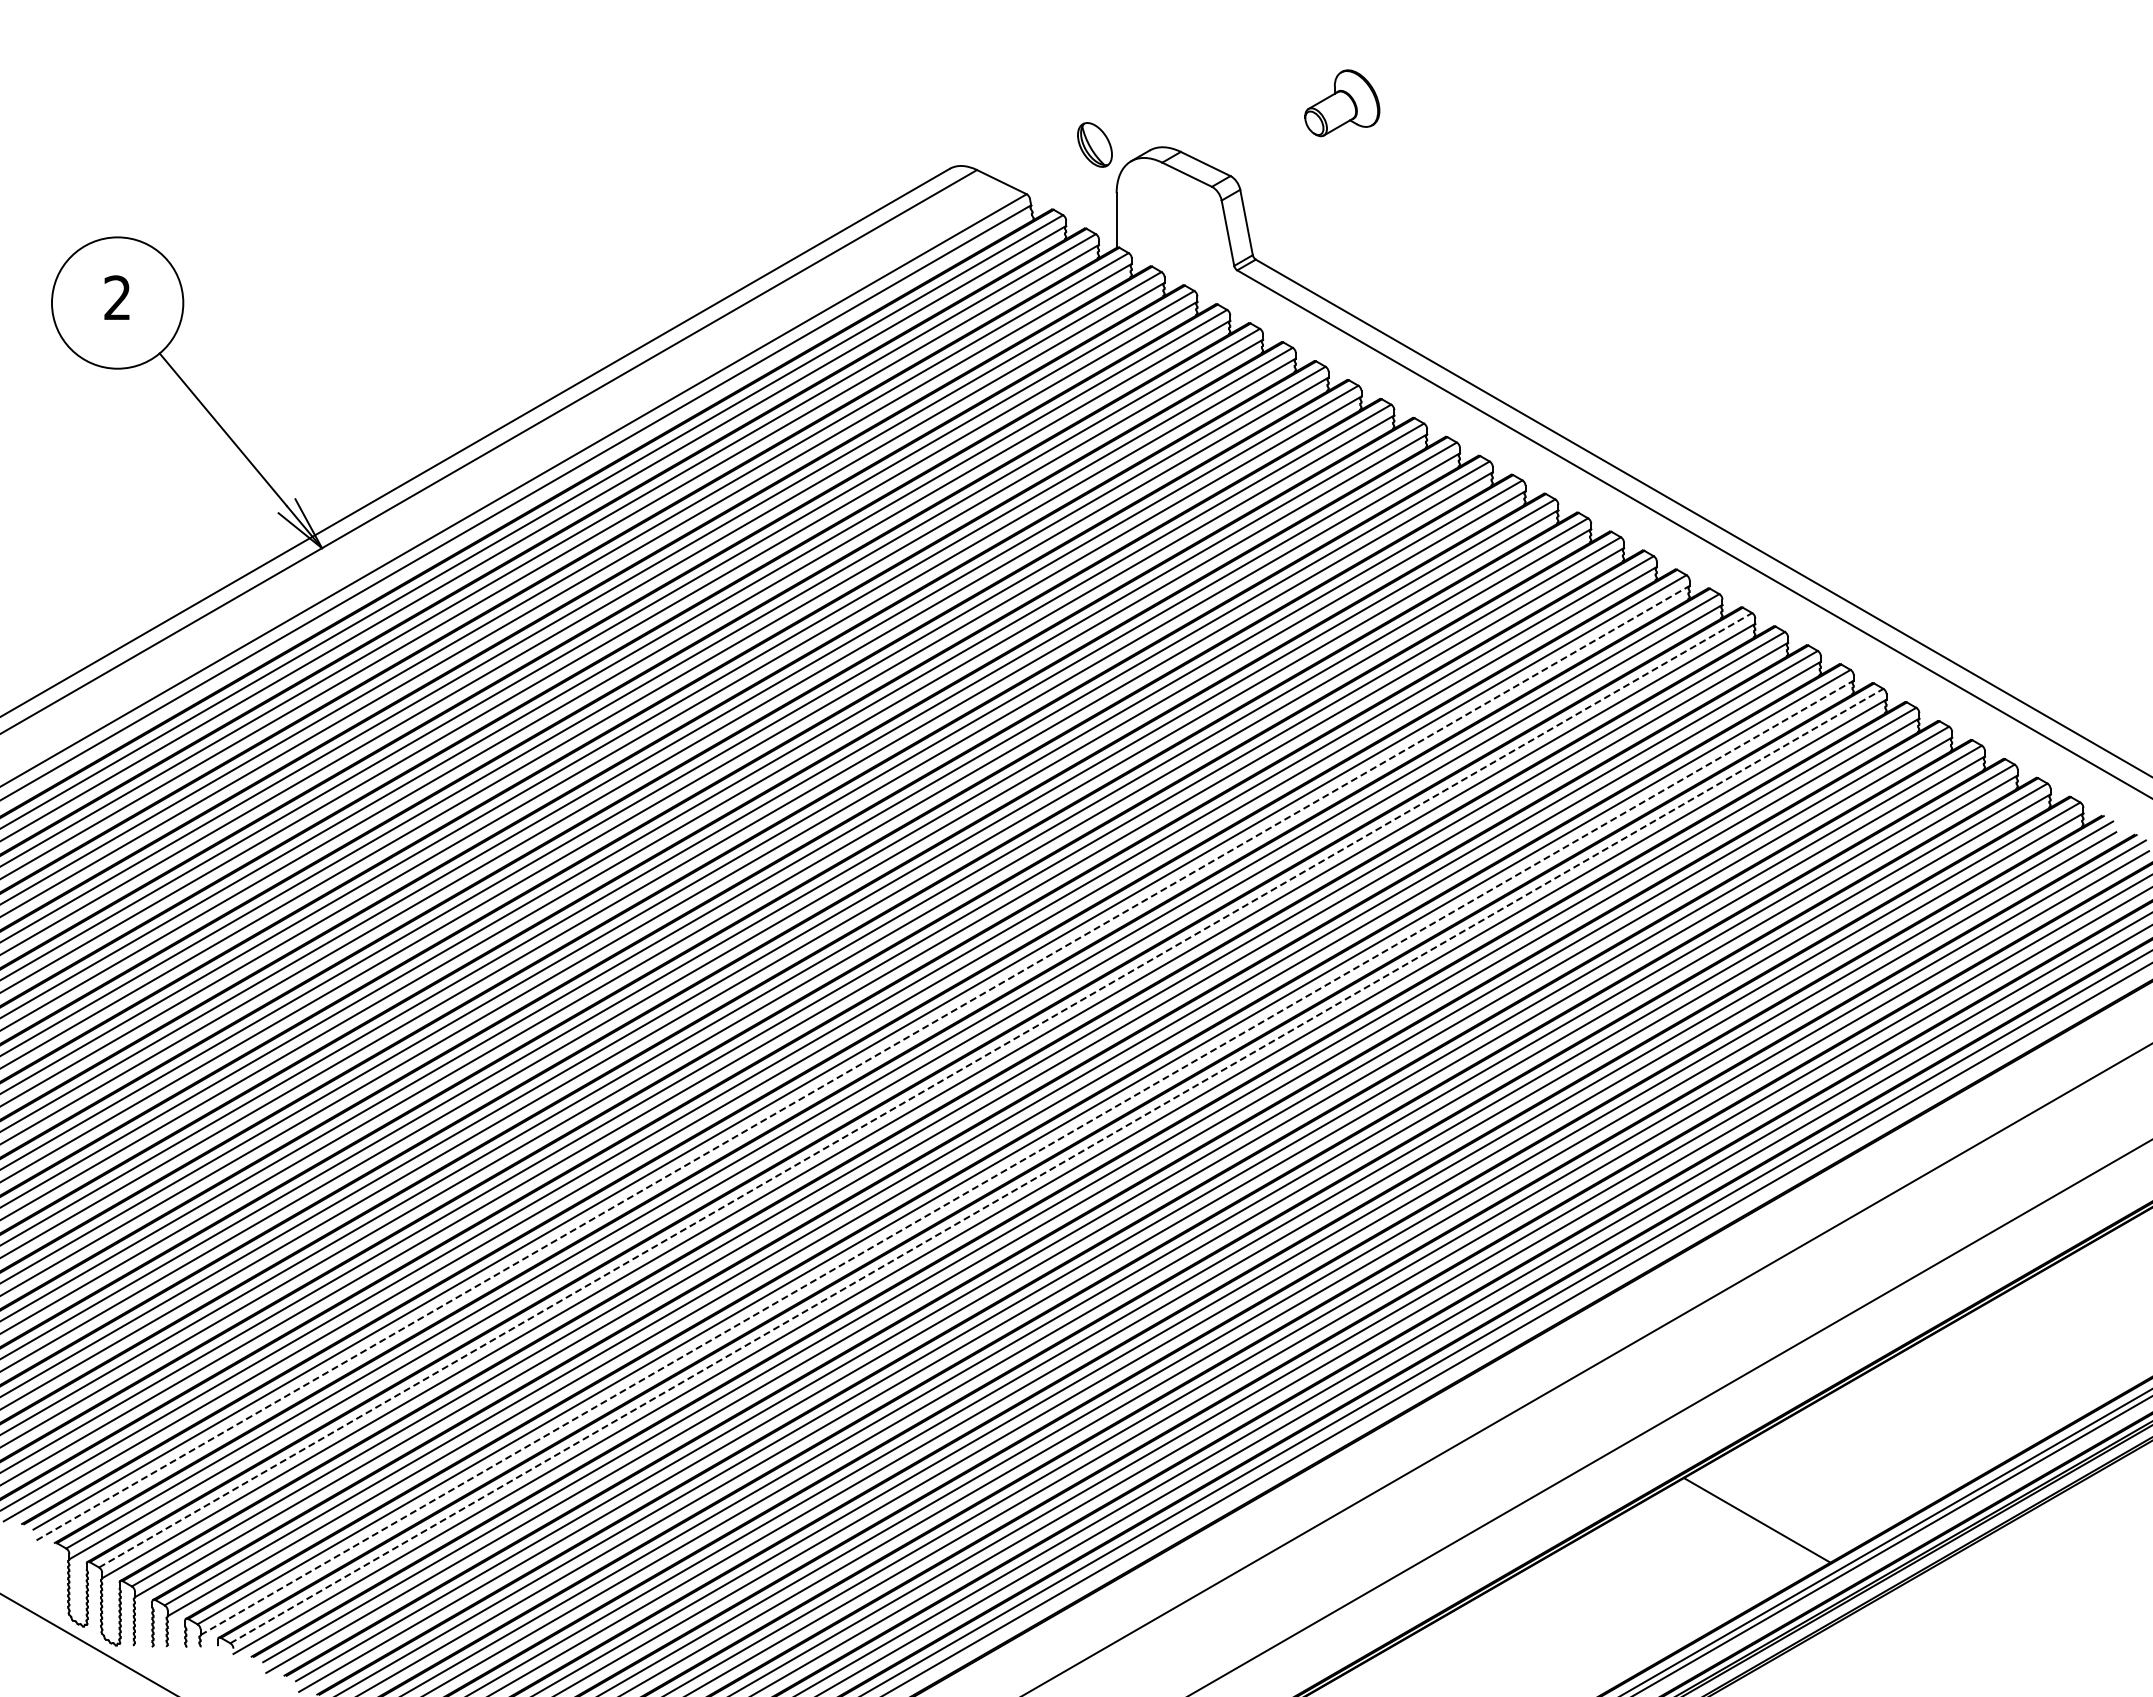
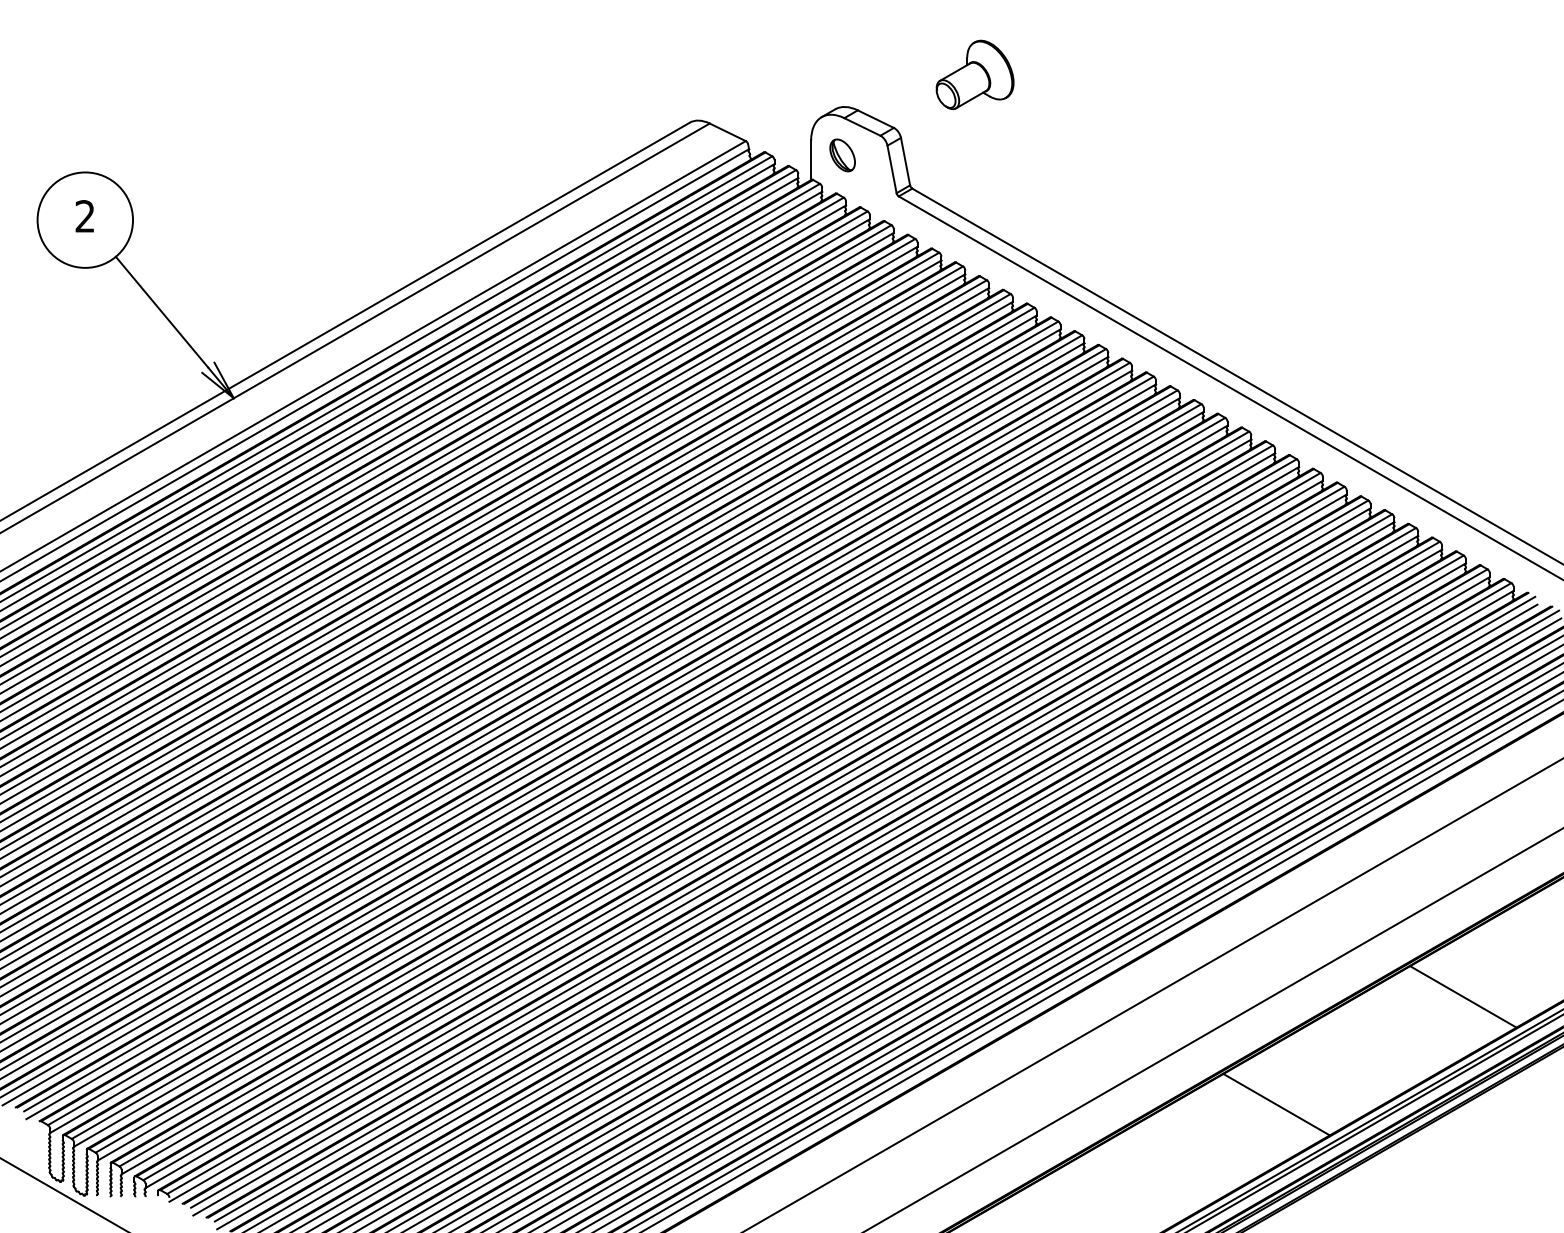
part: (1342, 103) -> (975, 75), size x1.43
part: (1094, 144) -> (842, 155), moved
line: (863, 1062) -> (627, 771), dashed -> solid
line: (926, 1090) -> (673, 792), dashed -> solid
line: (1027, 1157) -> (746, 841), dashed -> solid
line: (1057, 1165) -> (768, 846), dashed -> solid
line: (2014, 1371) -> (1463, 996), added

